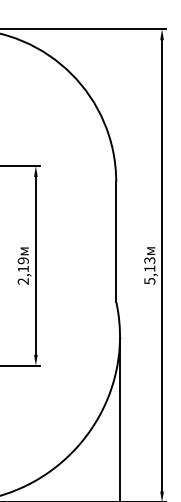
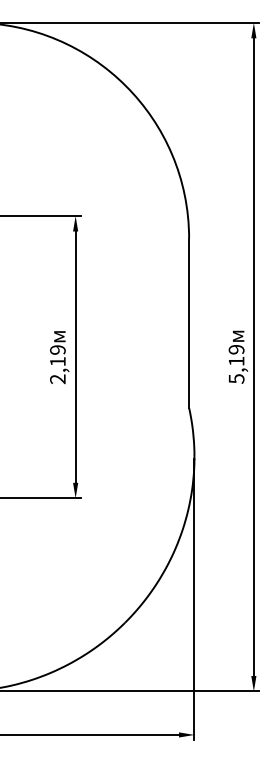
text: (149, 260) -> (236, 349), 5,13 -> 5,19

